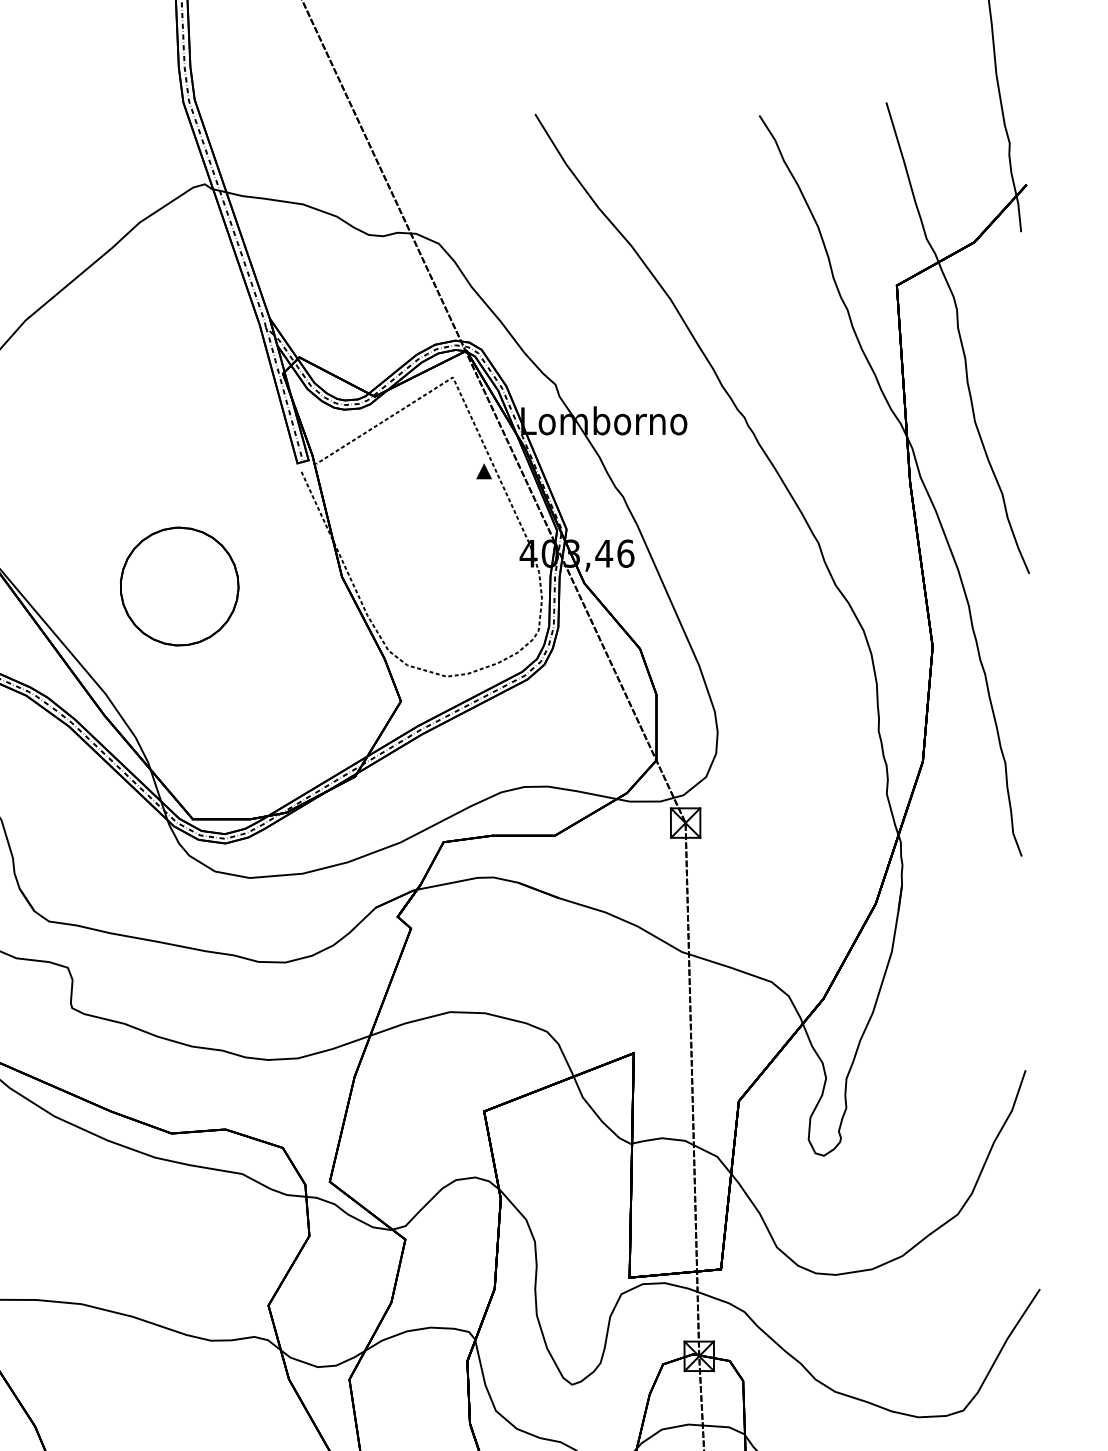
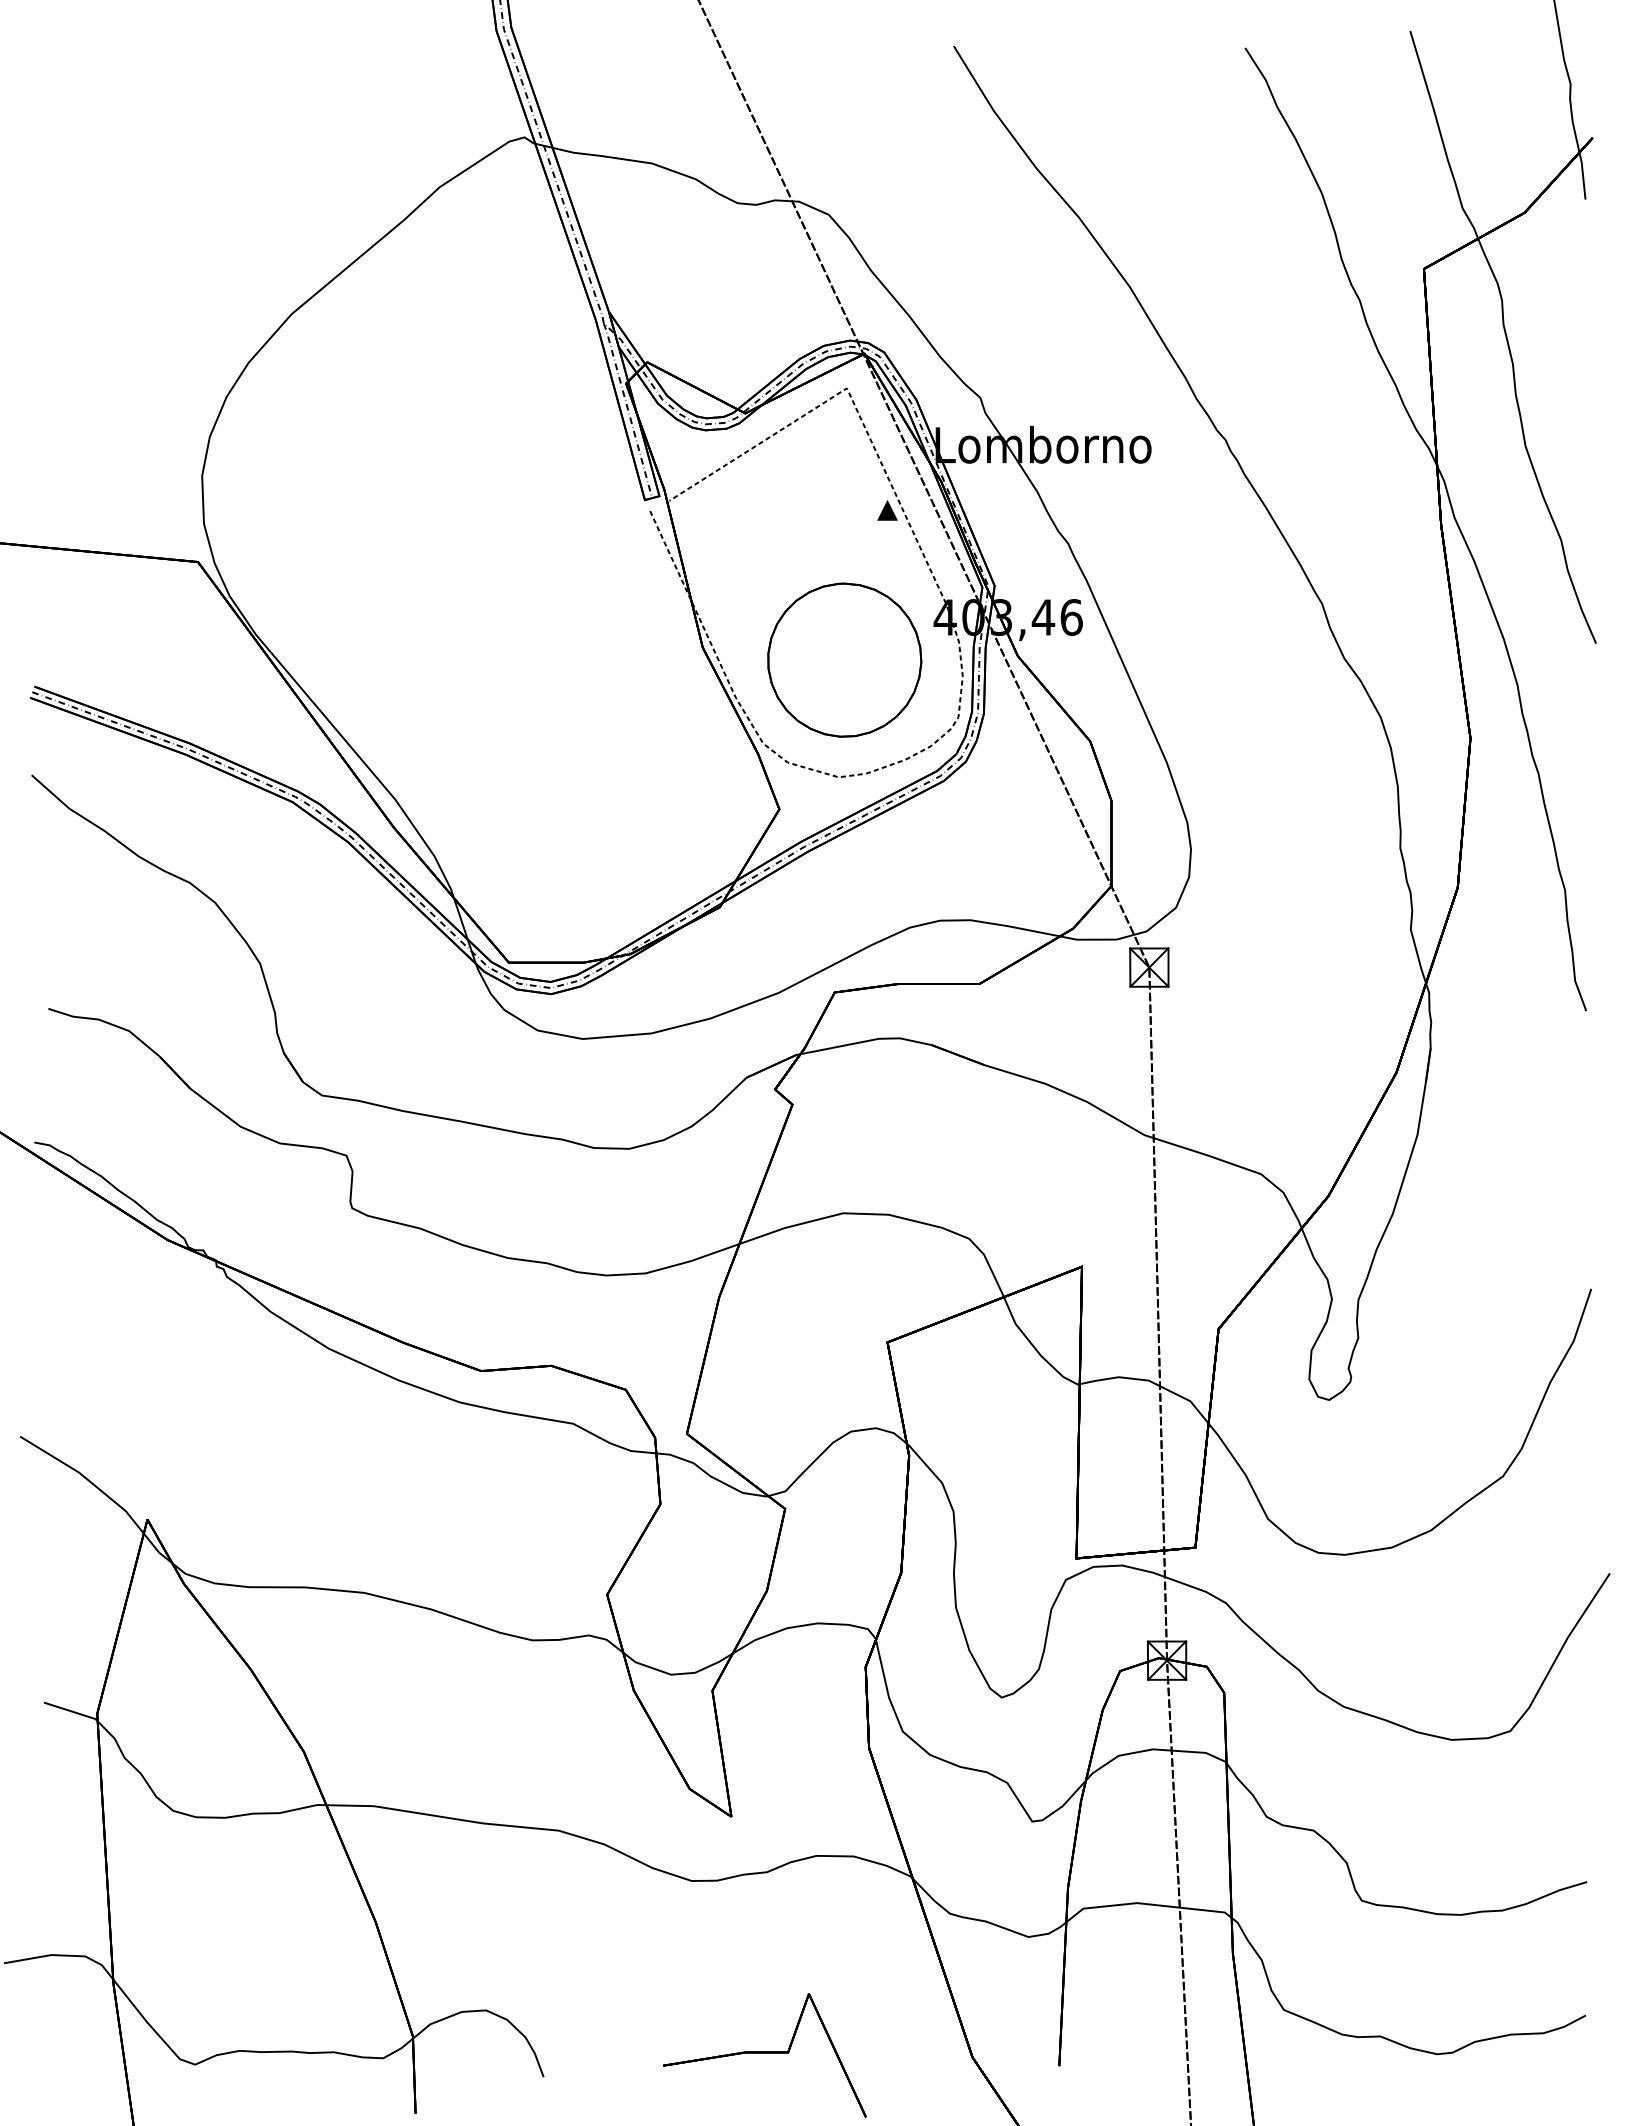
part: (179, 586) -> (844, 659), moved

